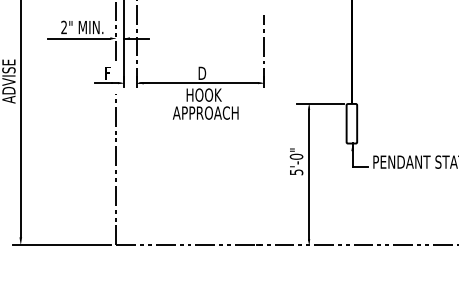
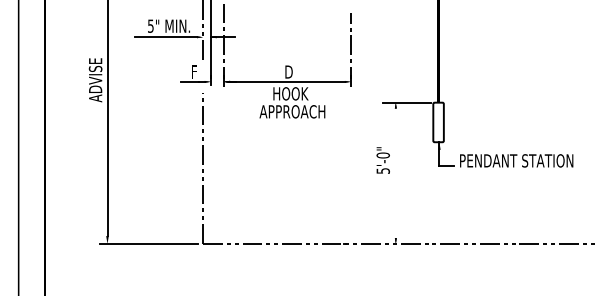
text: (63, 26) -> (150, 25), 2" -> 5"
line: (308, 174) -> (395, 173), removed

